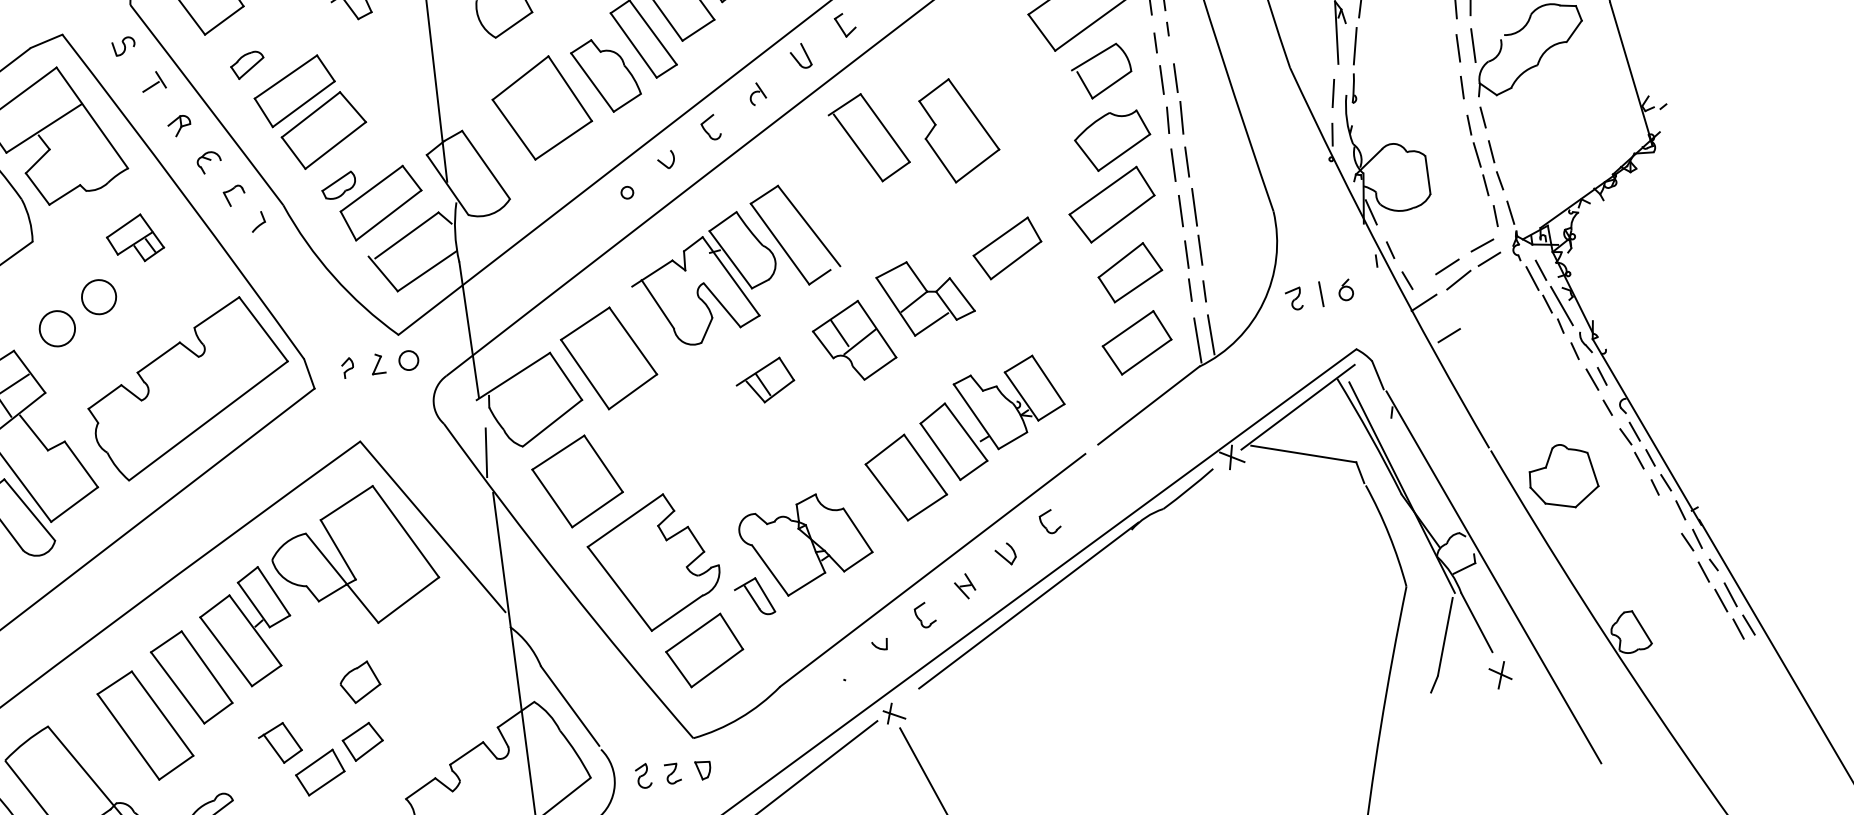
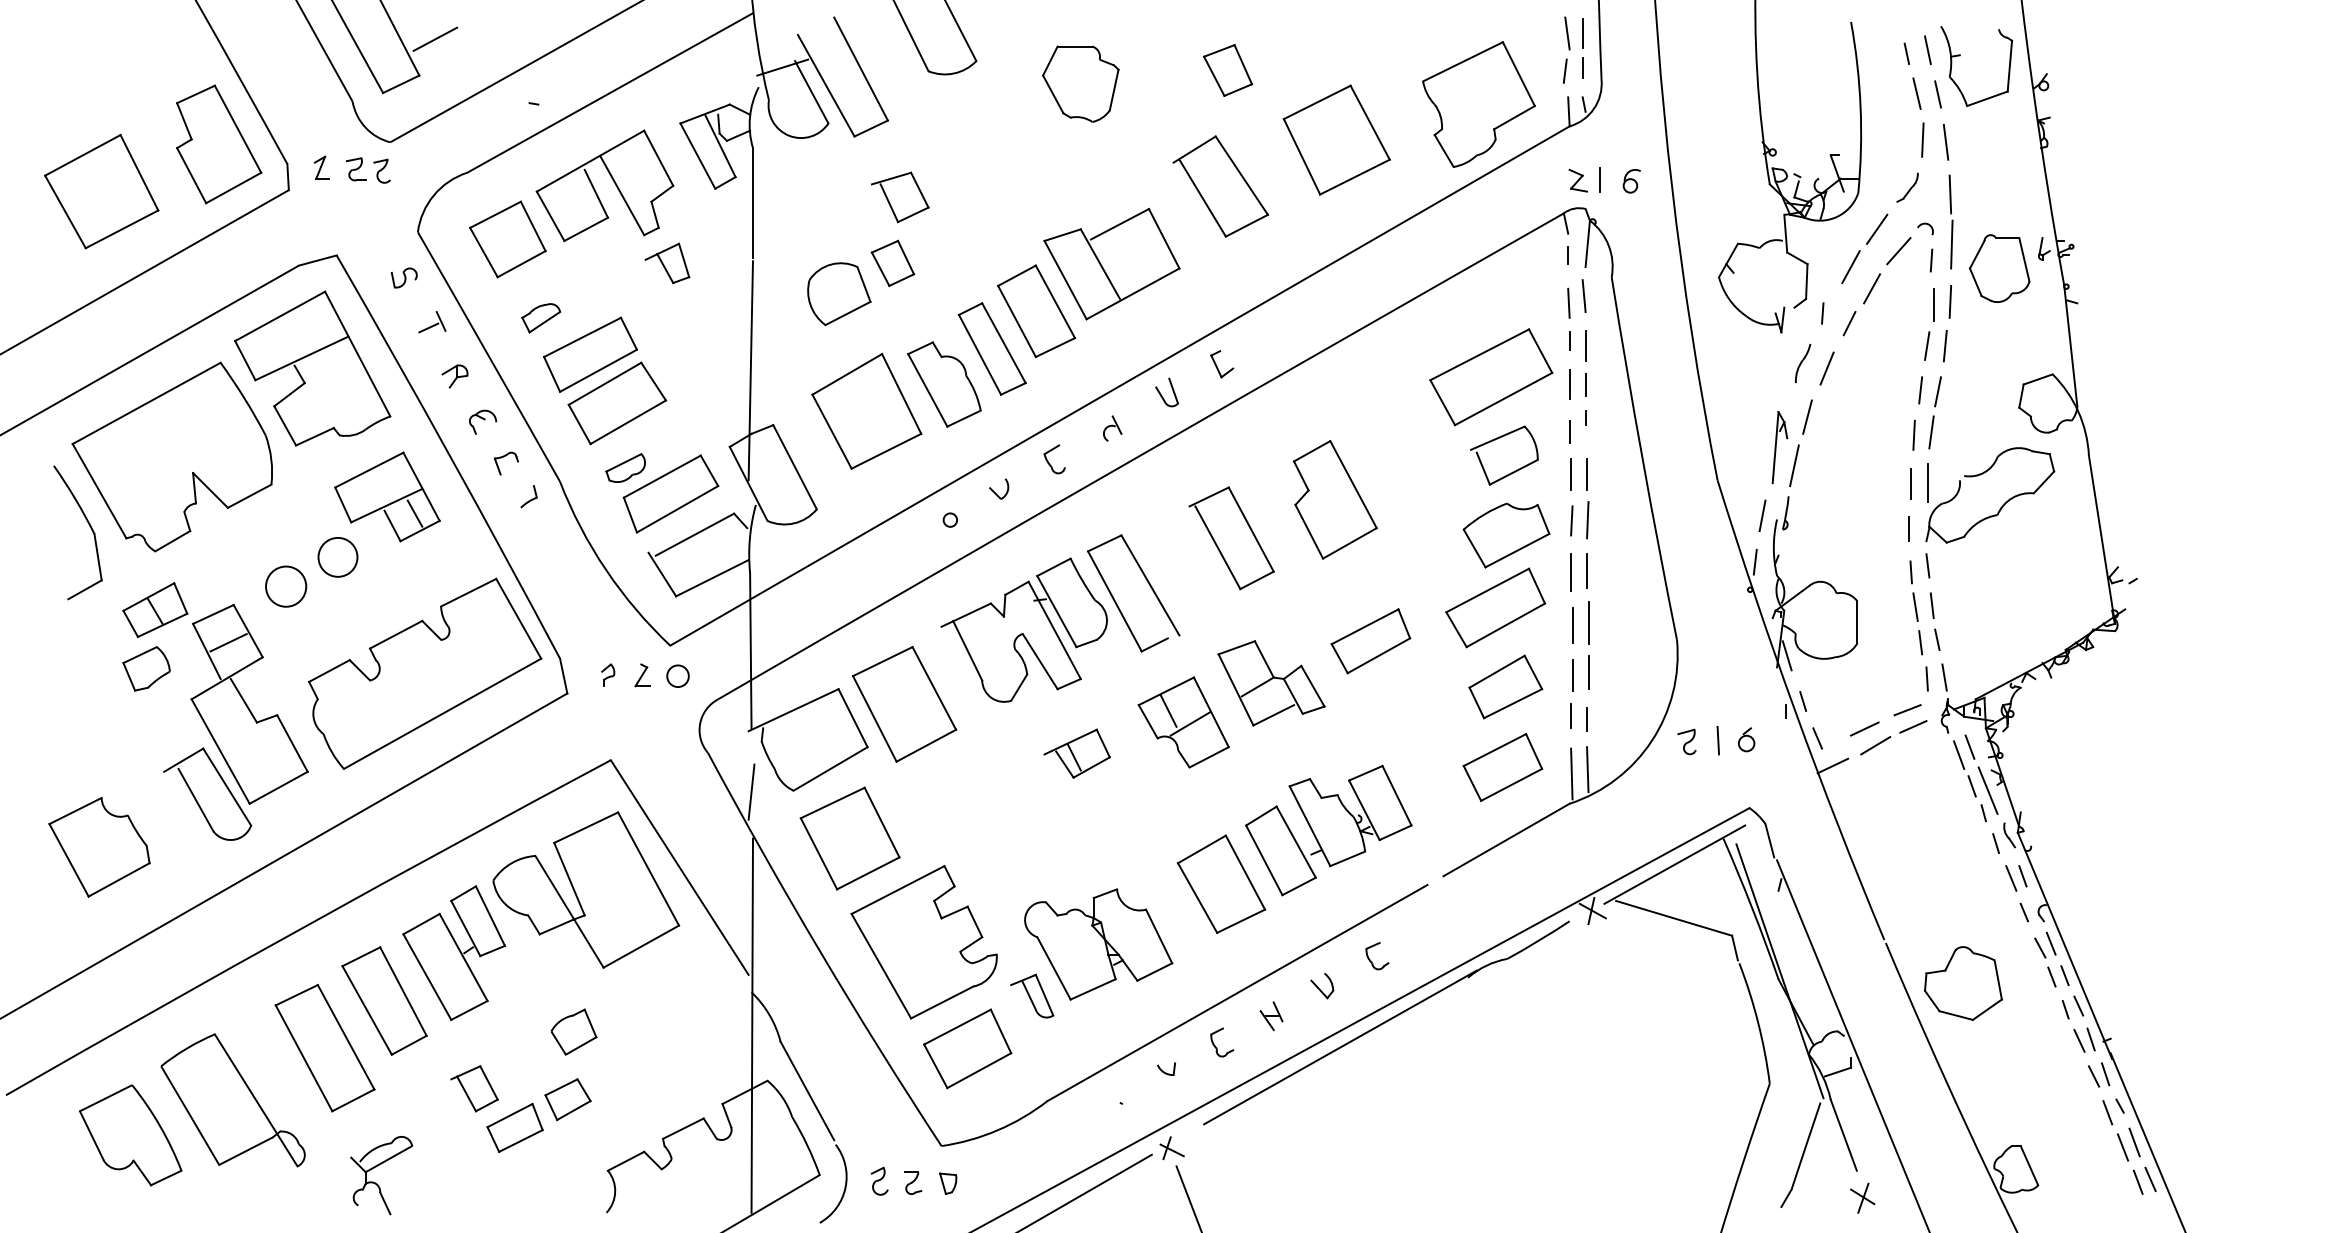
part: (869, 138) -> (1231, 538), moved
part: (134, 238) -> (387, 496), size x1.67
line: (1449, 335) -> (1856, 806), removed
line: (1670, 512) -> (2079, 1040), added

